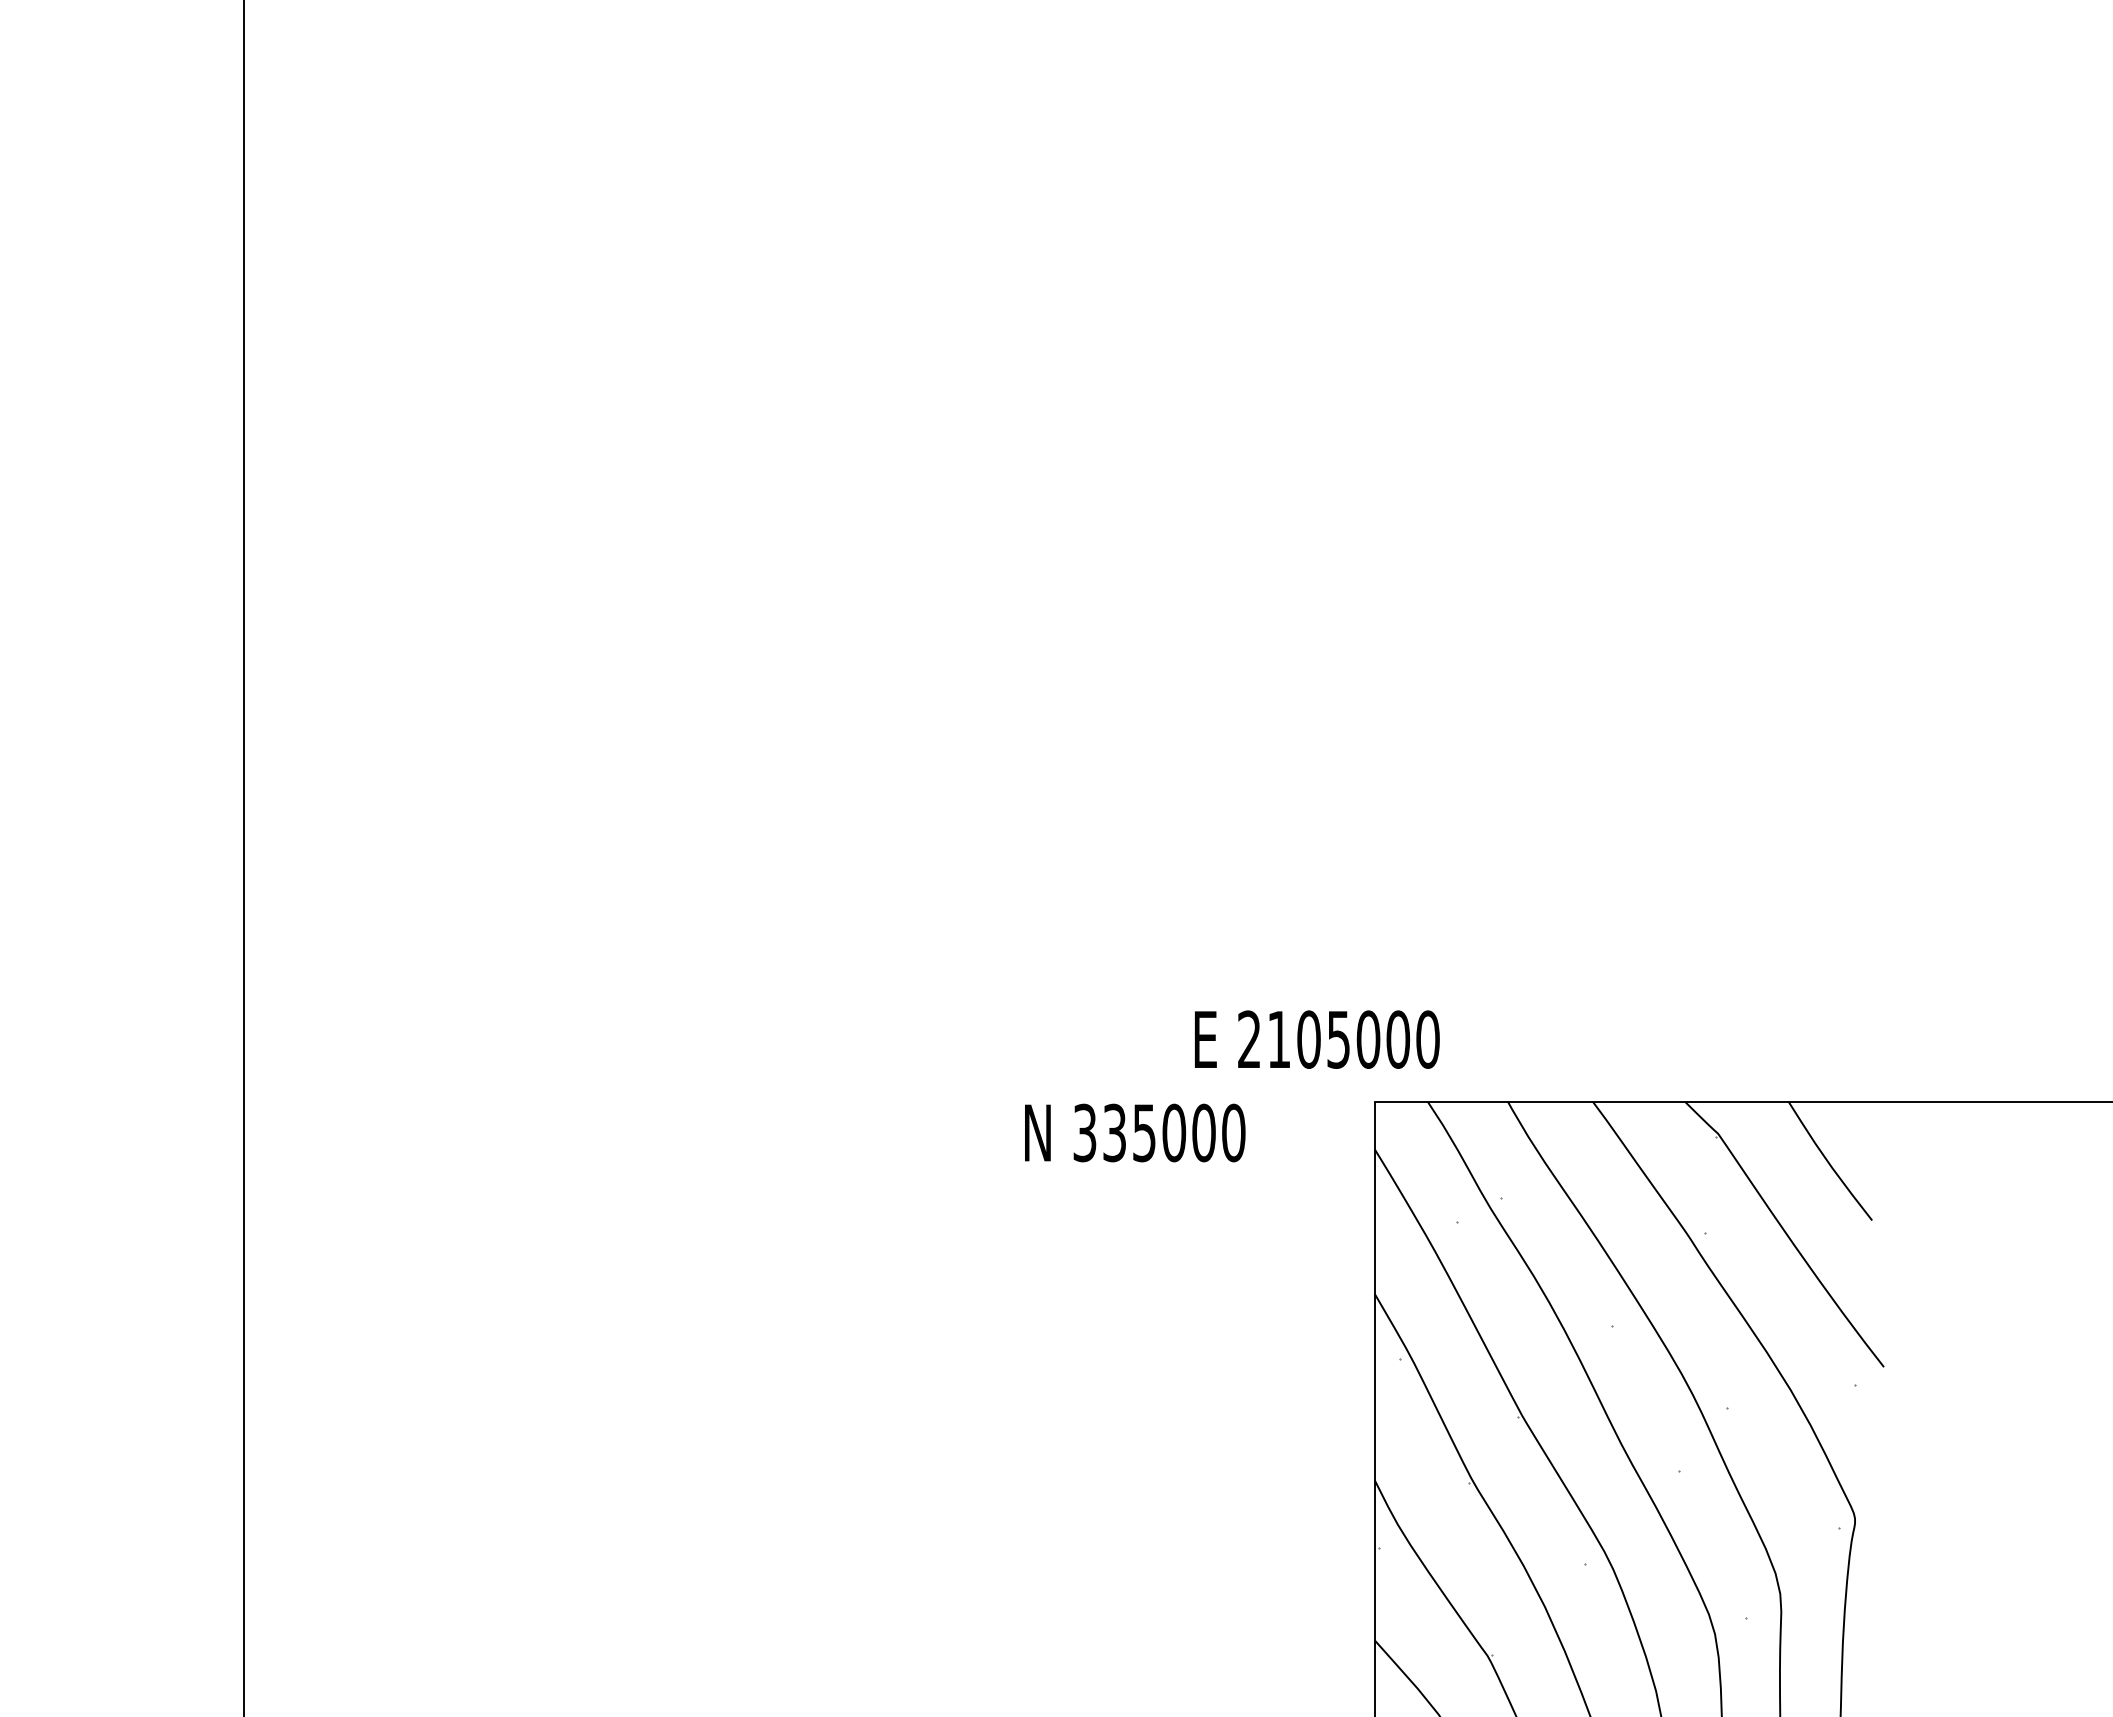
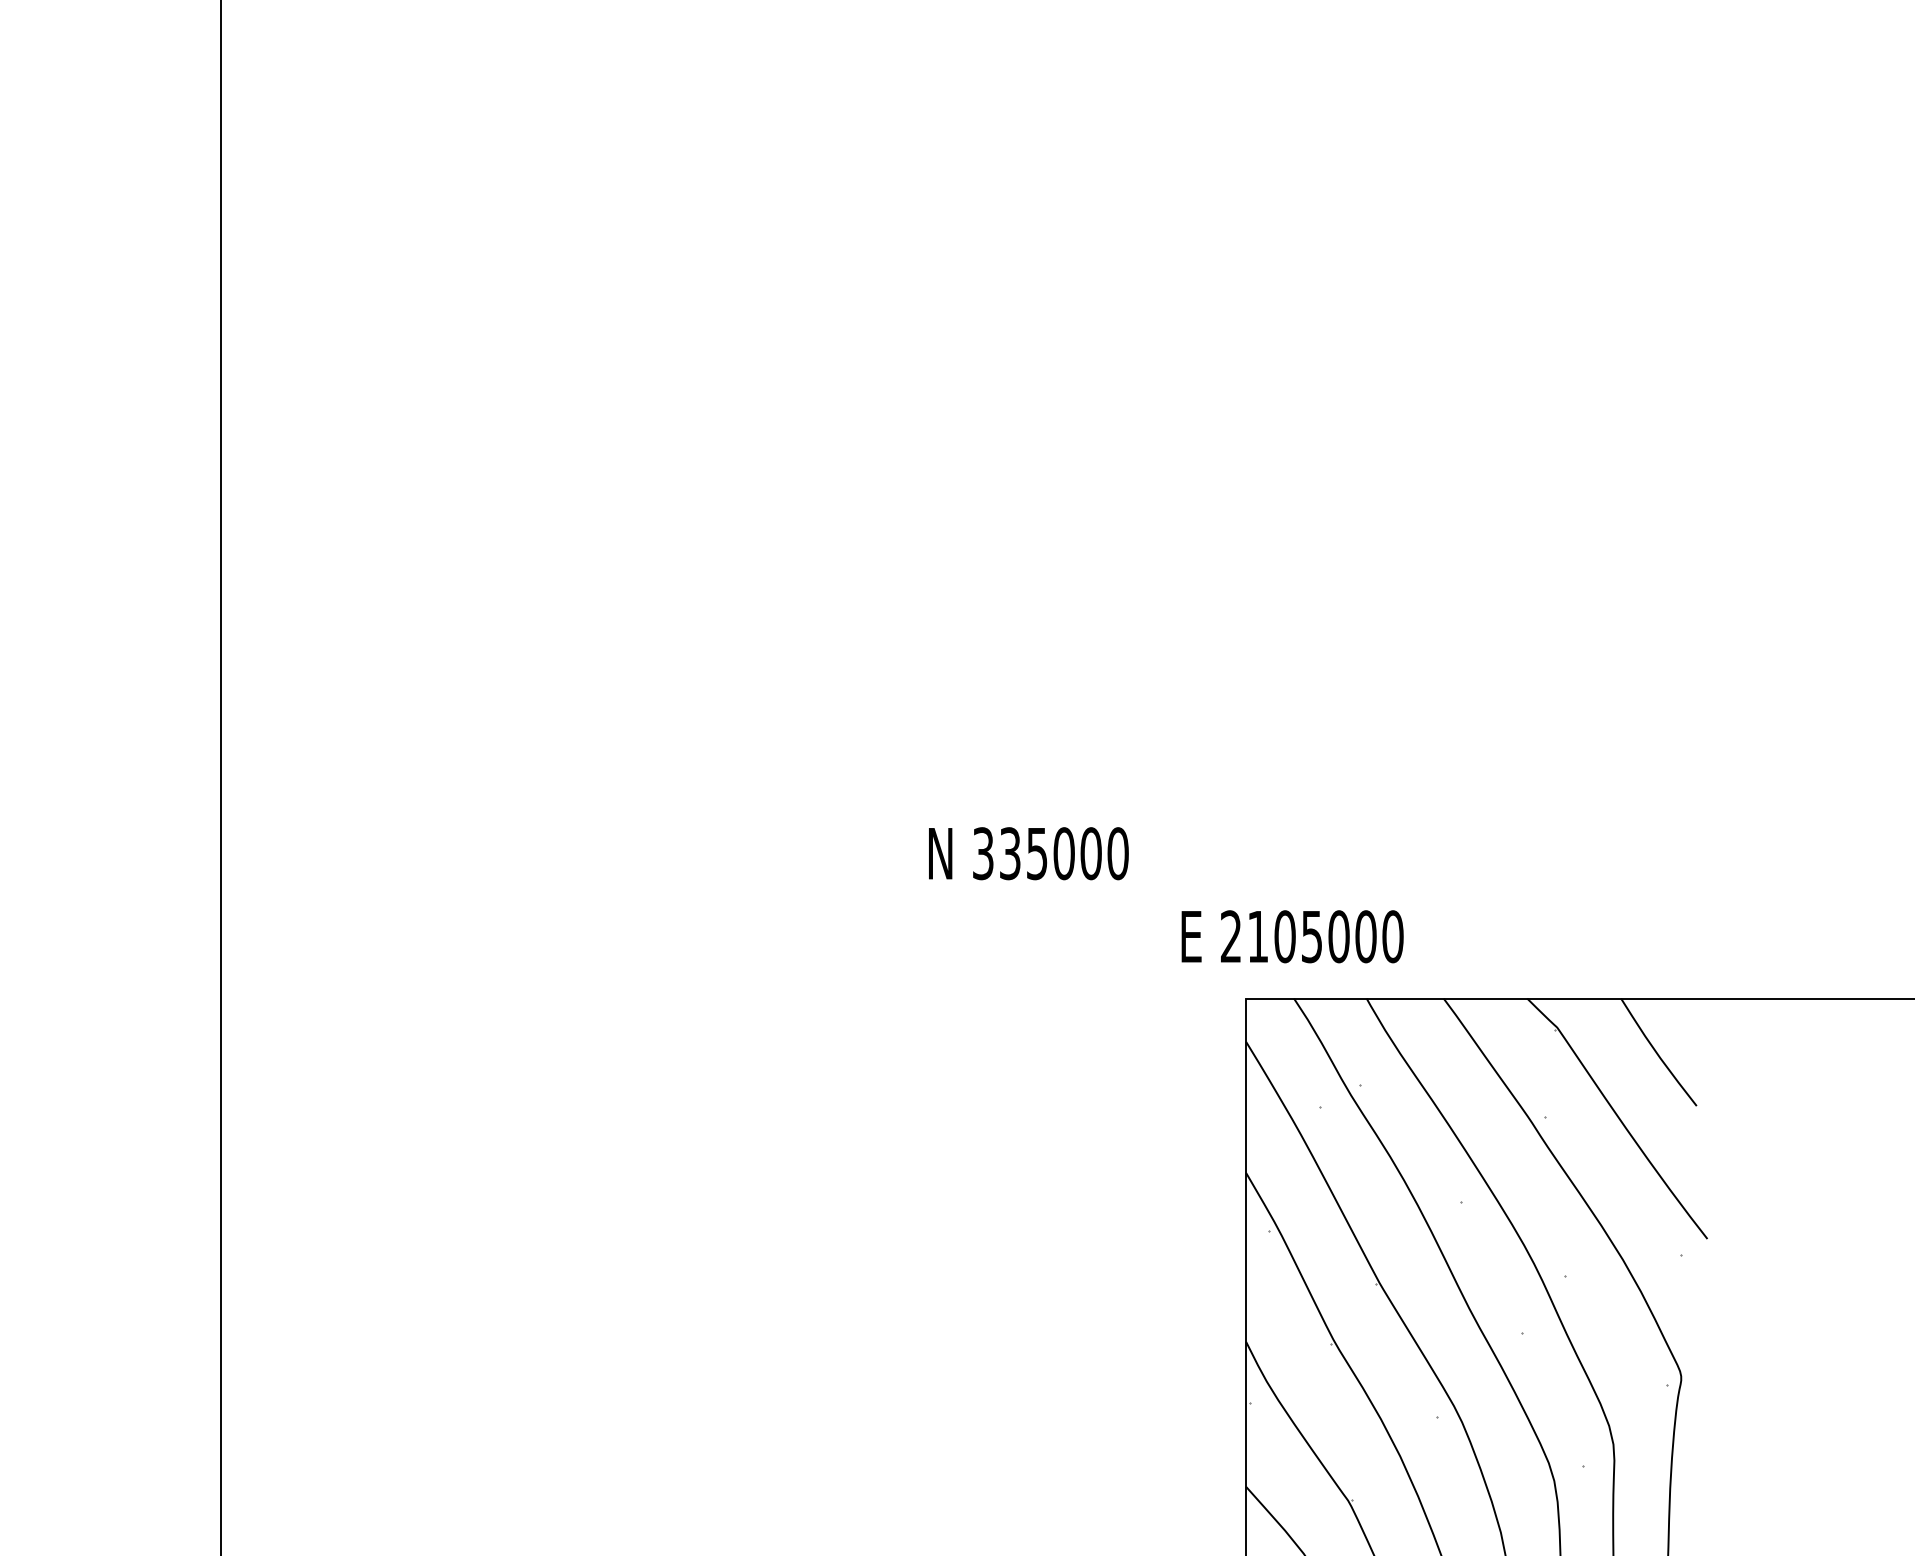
text: (1317, 1039) -> (1292, 936), moved
text: (1135, 1132) -> (1029, 853), moved

